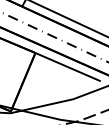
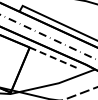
line: (68, 67) -> (55, 58), solid -> dashed

